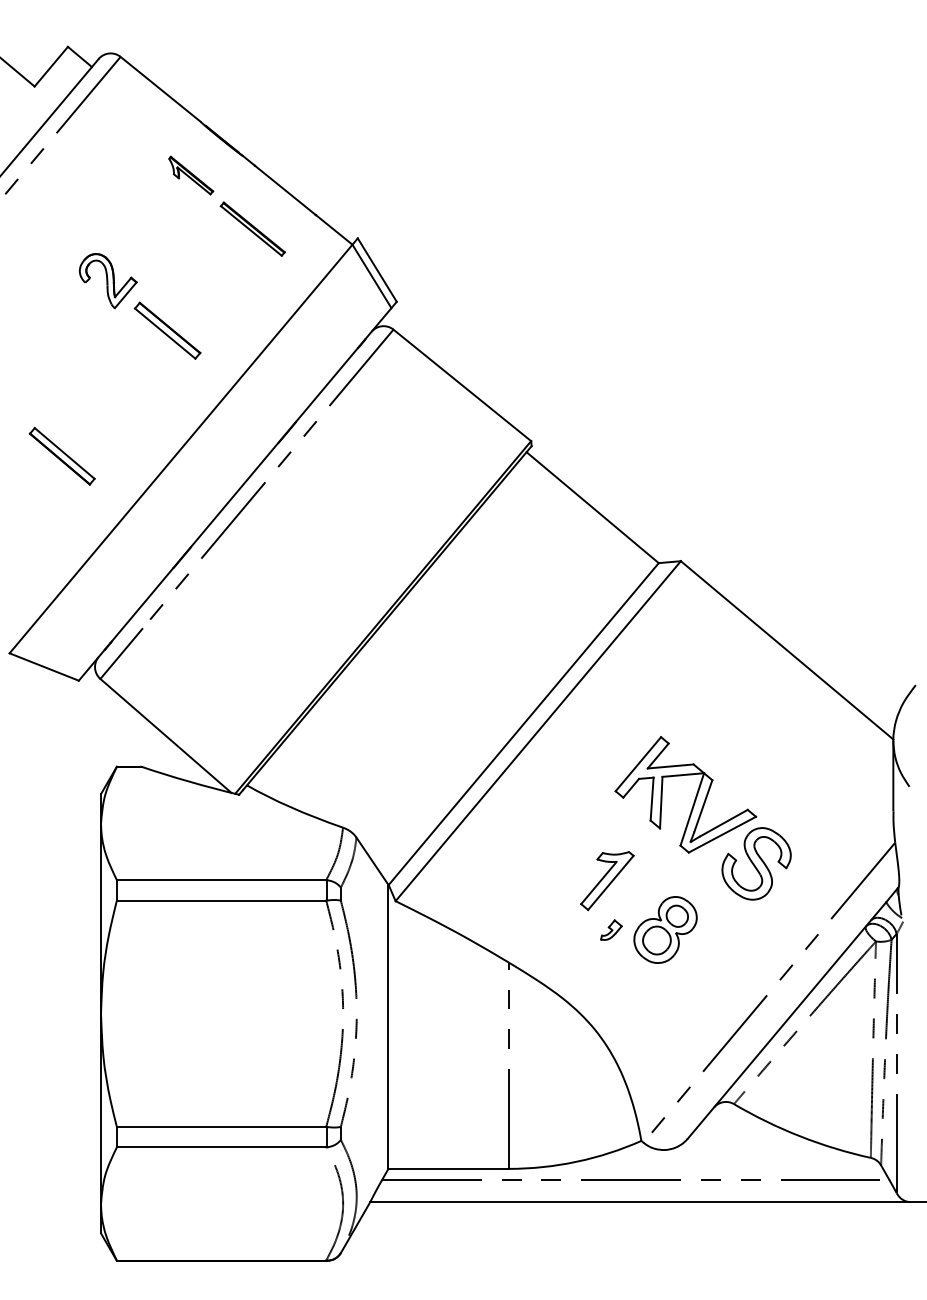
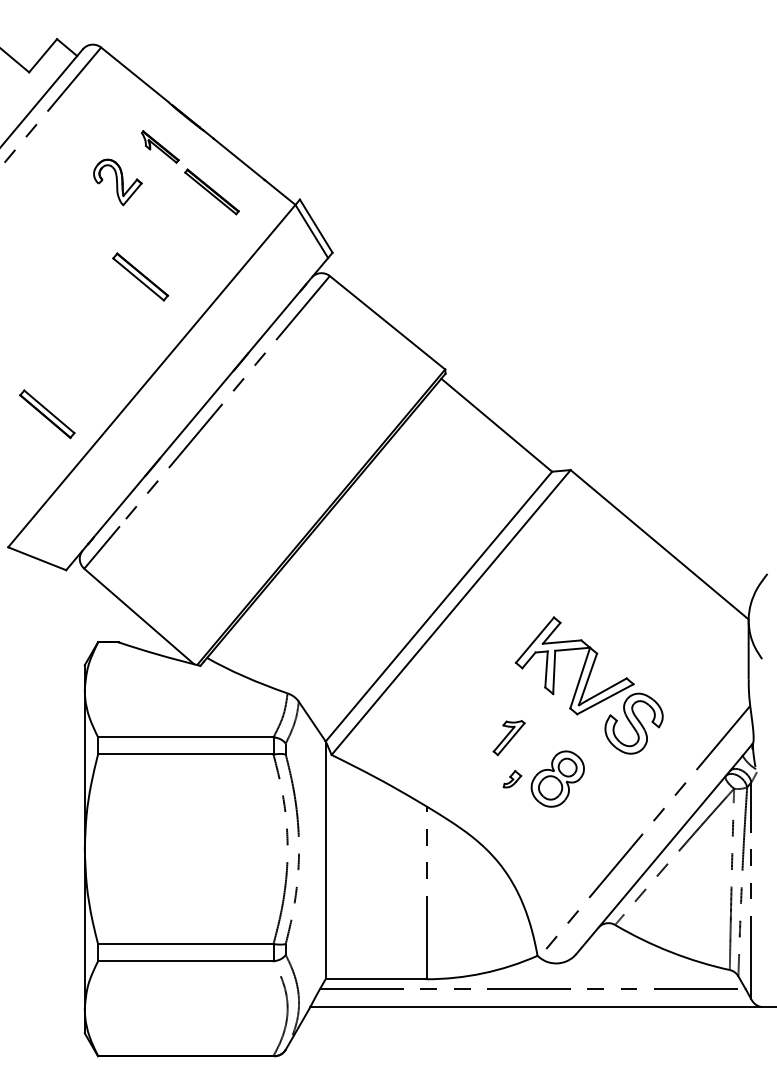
part: (107, 281) -> (117, 182), moved
part: (62, 455) -> (47, 413), moved
part: (607, 880) -> (509, 737), size x0.7

